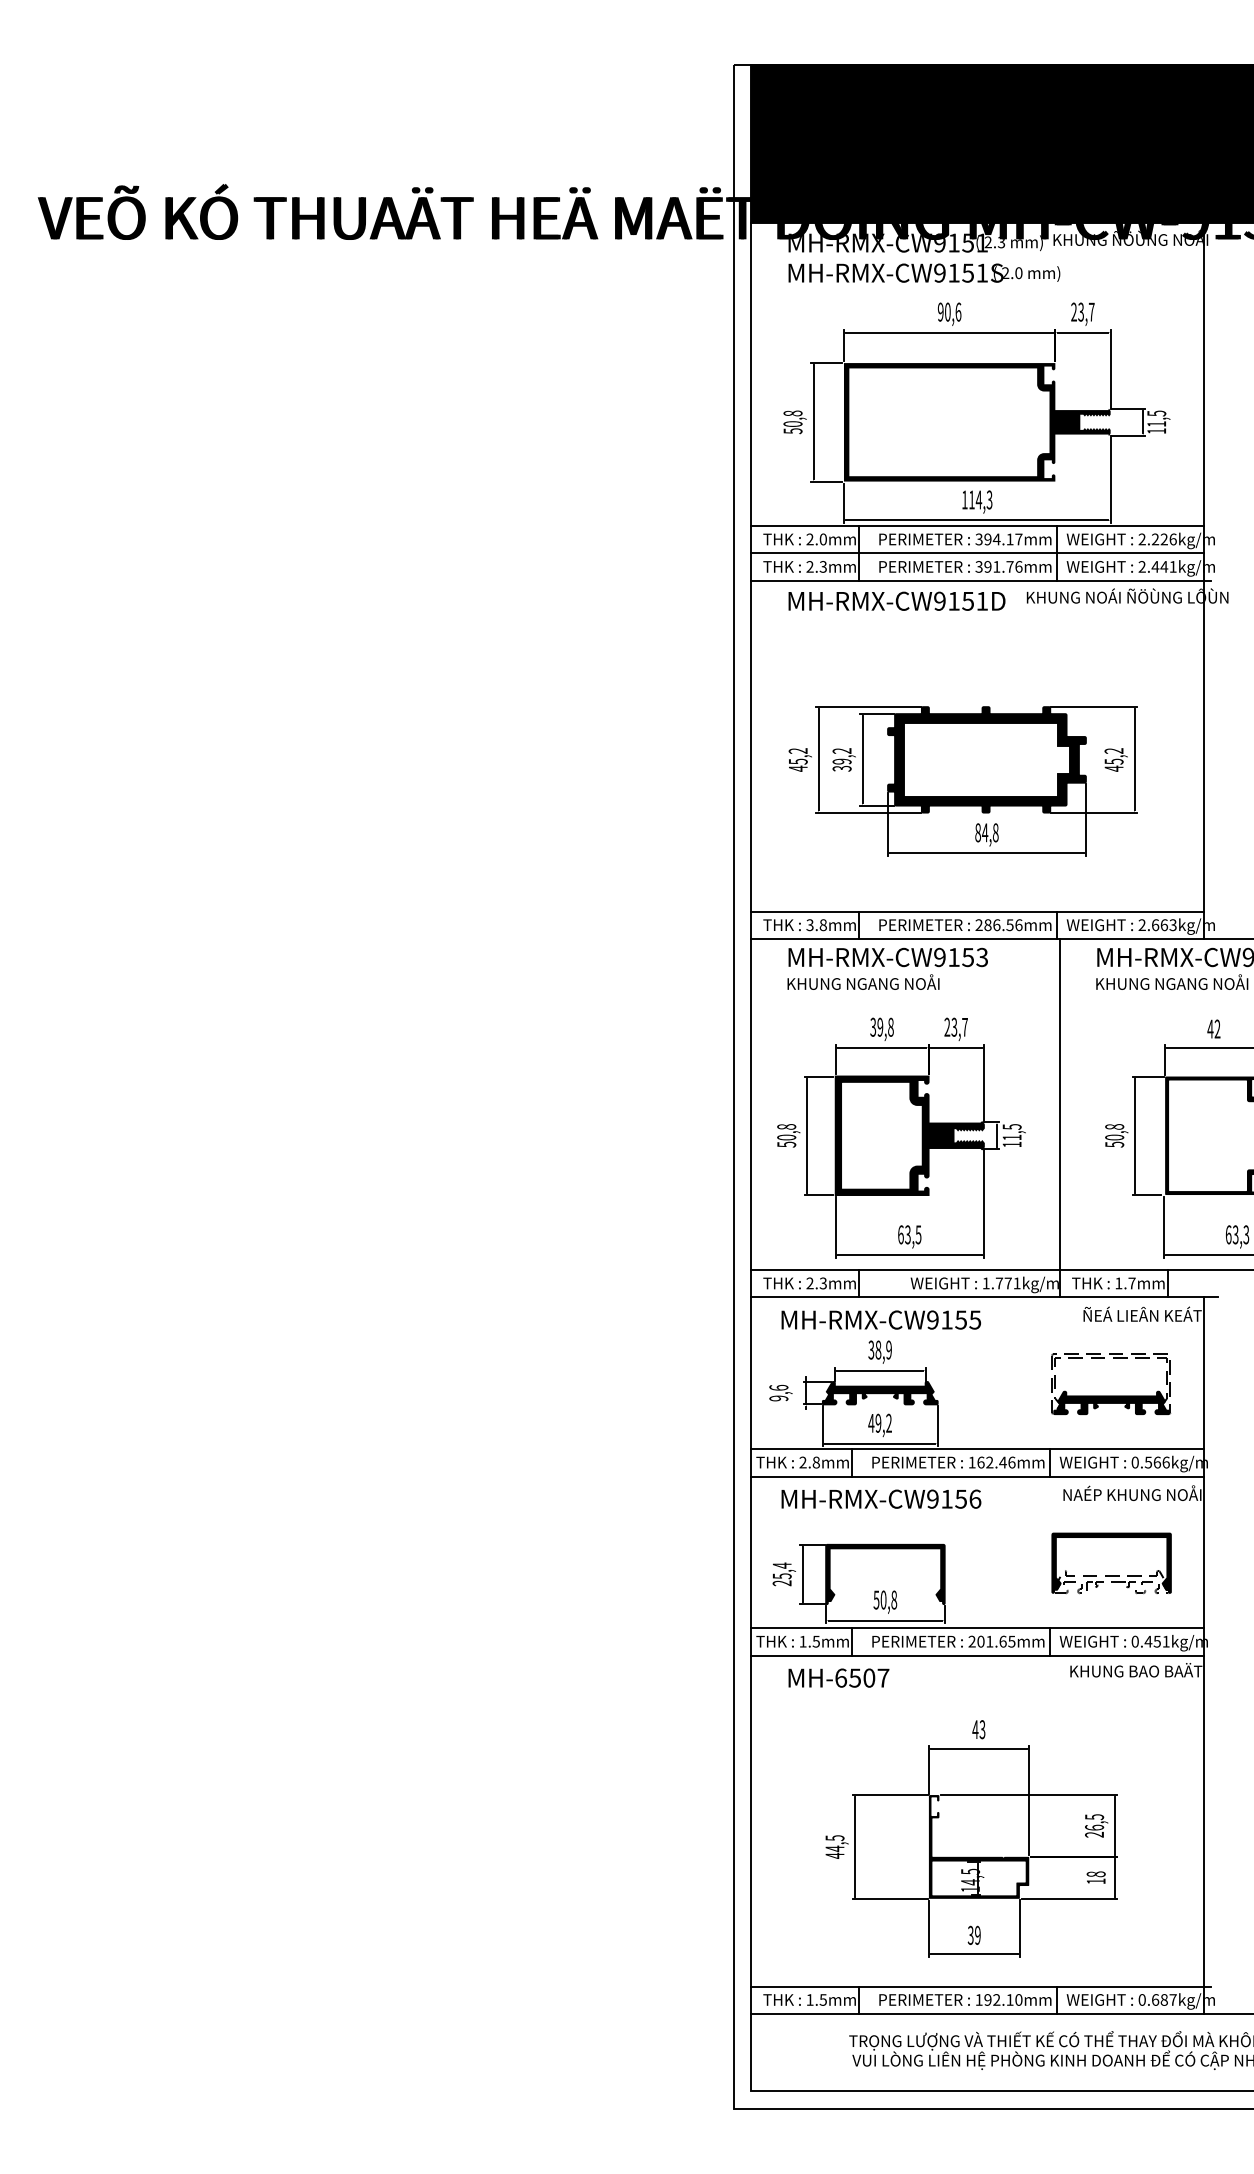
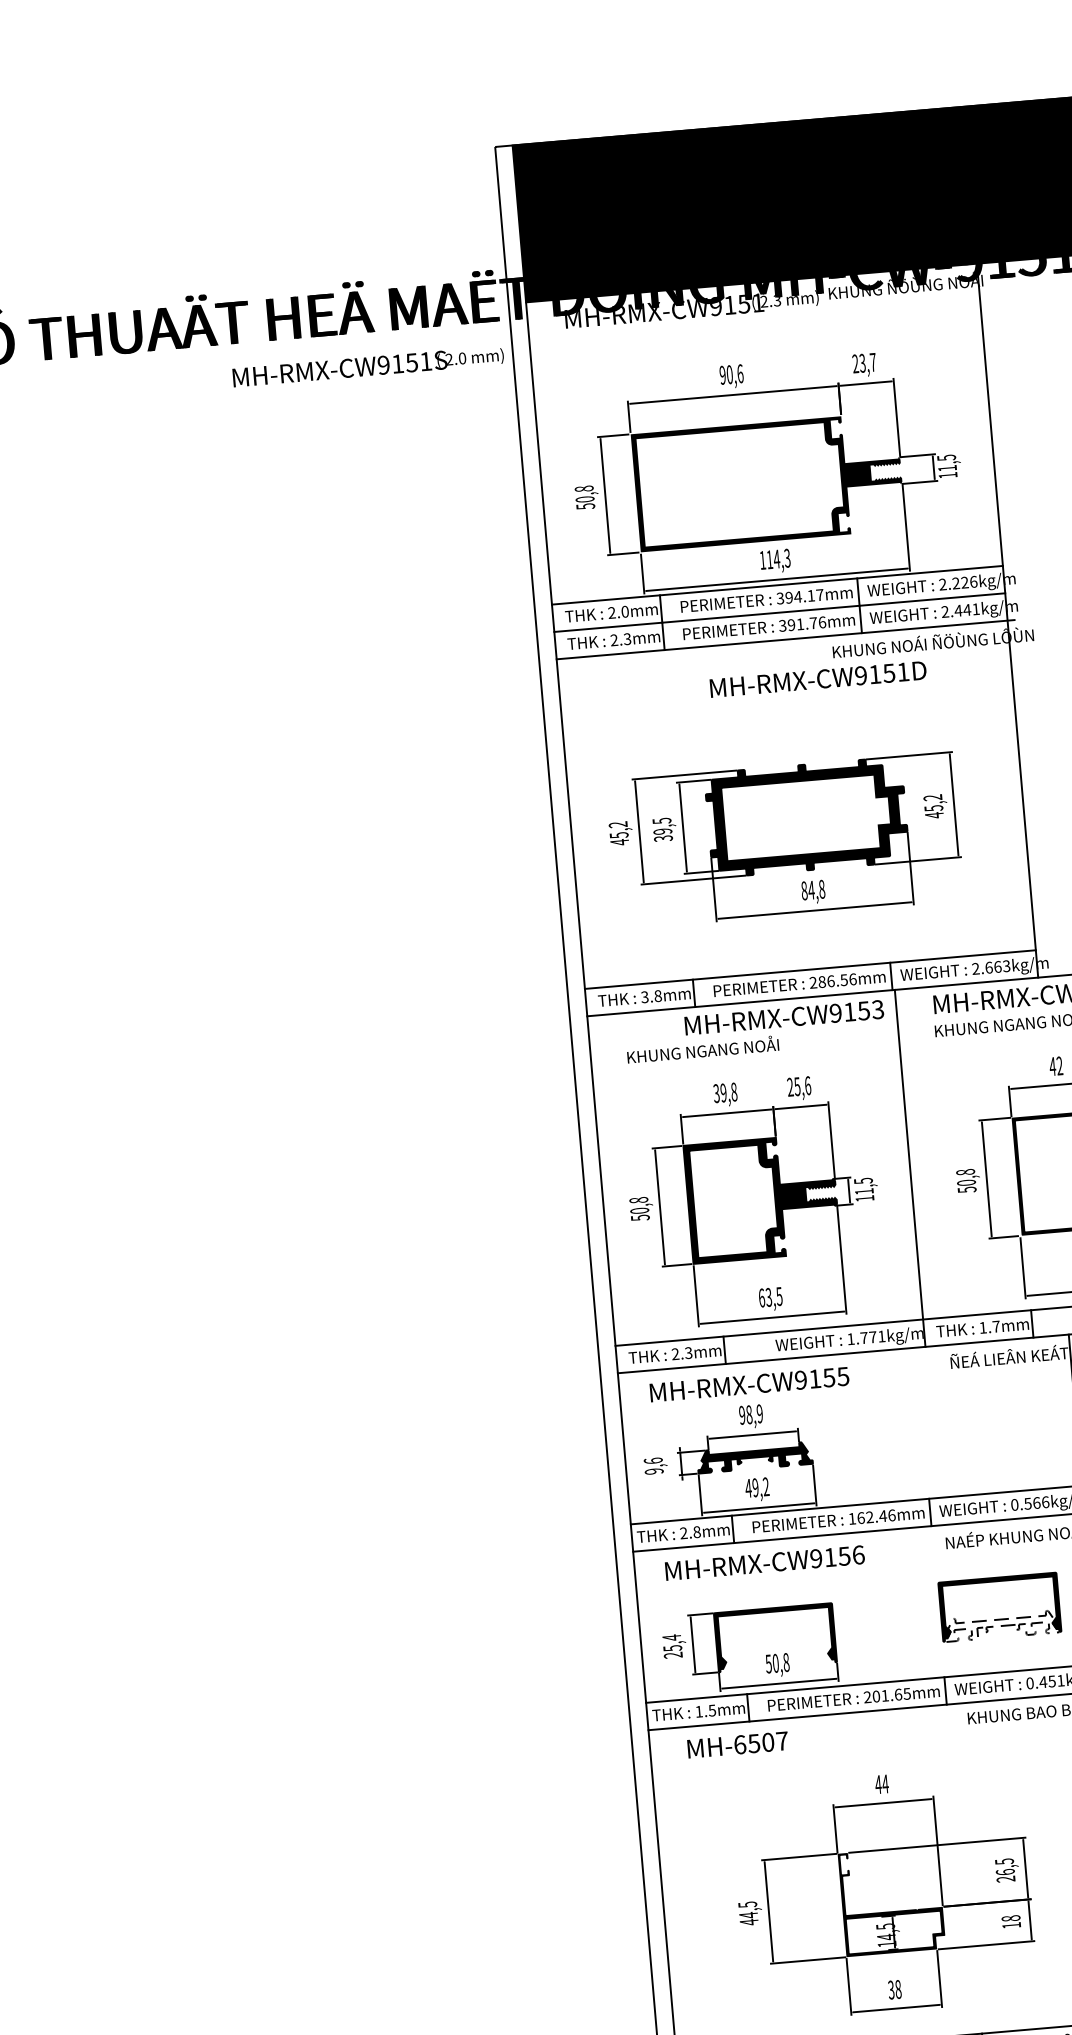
text: (924, 272) -> (368, 365), moved
text: (896, 600) -> (817, 678), moved
text: (841, 750) -> (661, 820), 39,2 -> 39,5
text: (887, 957) -> (783, 1017), moved
text: (959, 1026) -> (802, 1085), 23,7 -> 25,6
text: (871, 1350) -> (742, 1415), 38,9 -> 98,9
part: (1111, 1395) -> (985, 1440), removed
text: (982, 1729) -> (885, 1783), 43 -> 44
text: (977, 1935) -> (898, 1989), 39 -> 38

